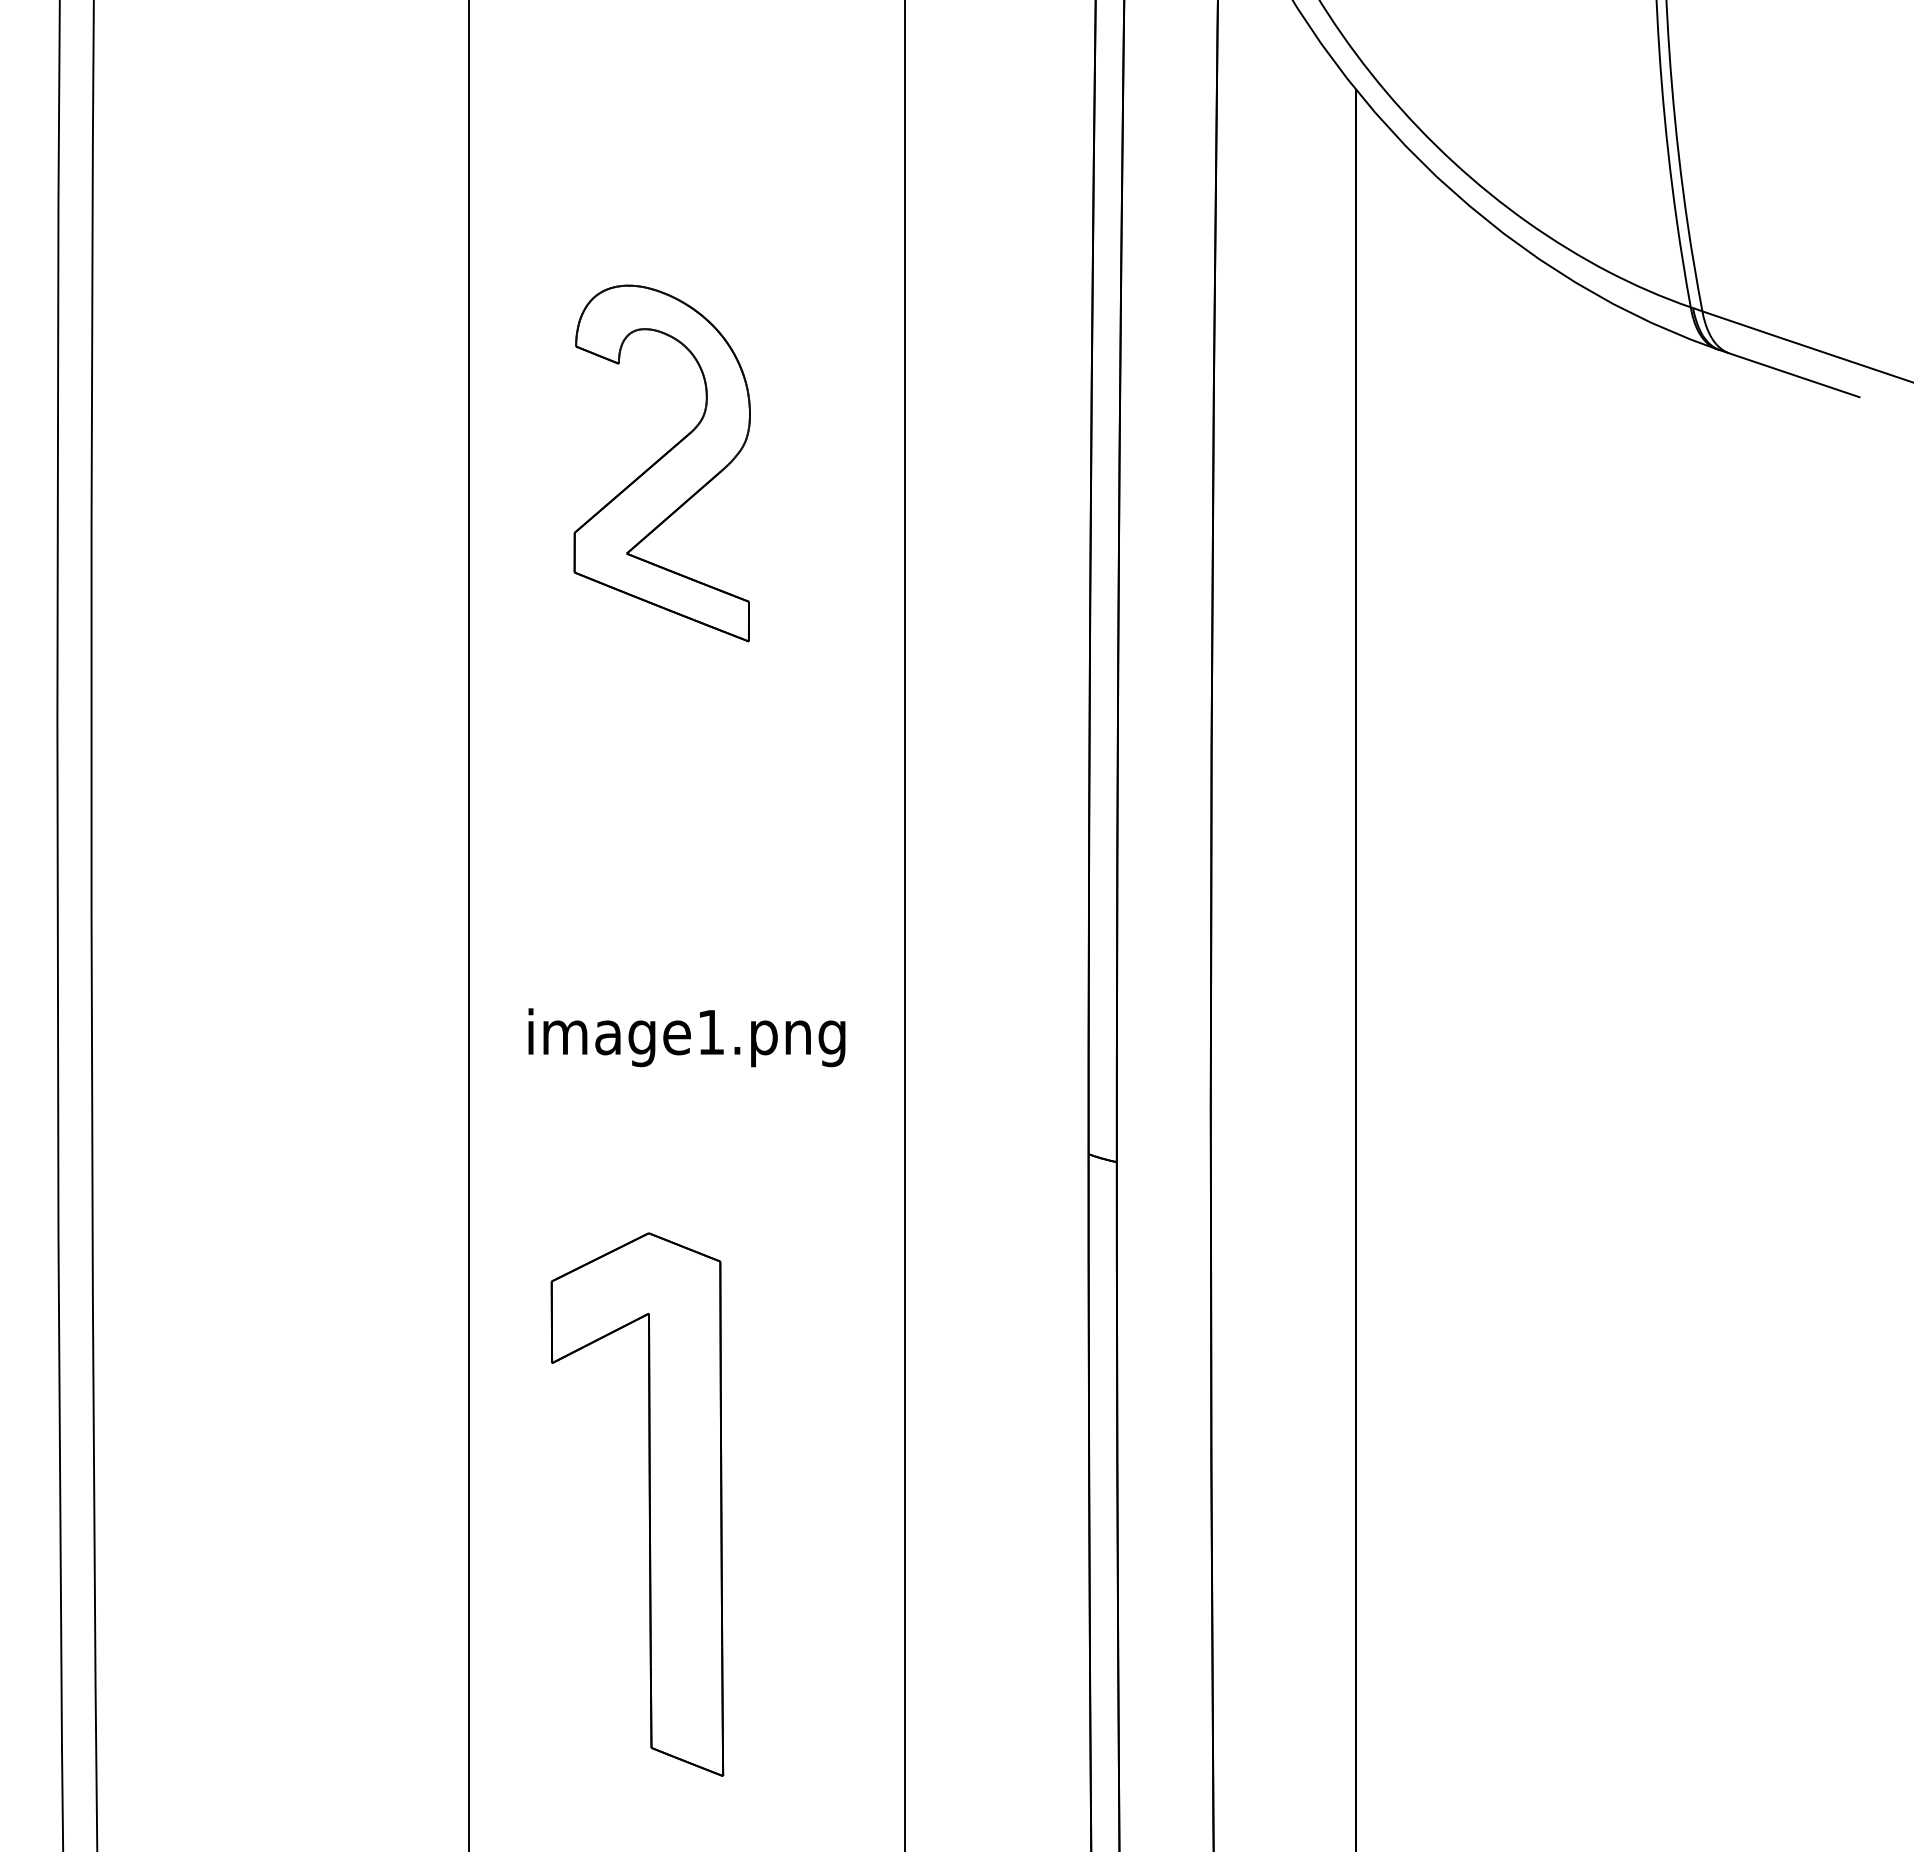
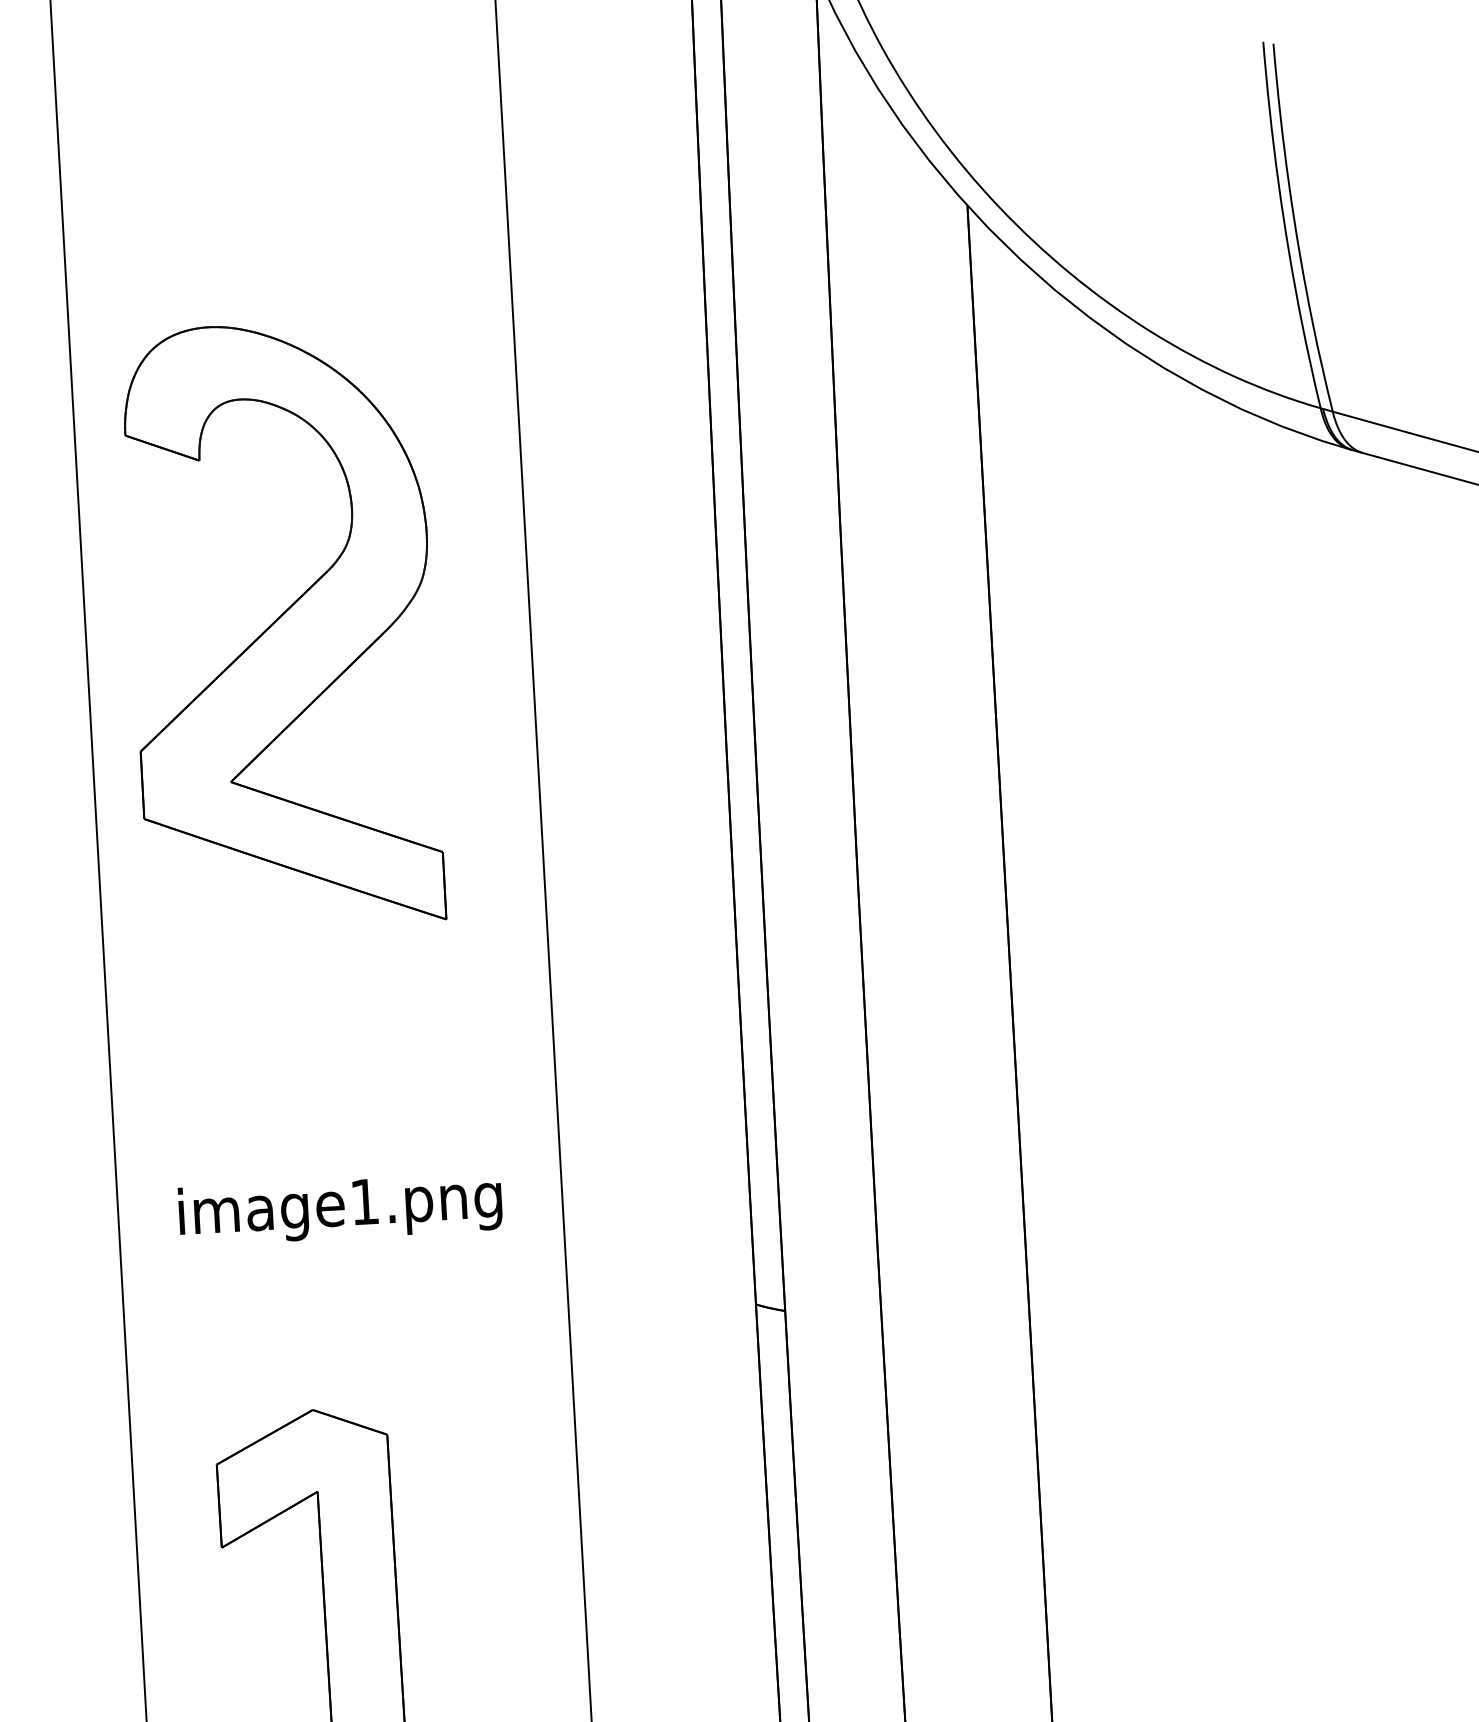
part: (662, 463) -> (282, 625), size x1.67

